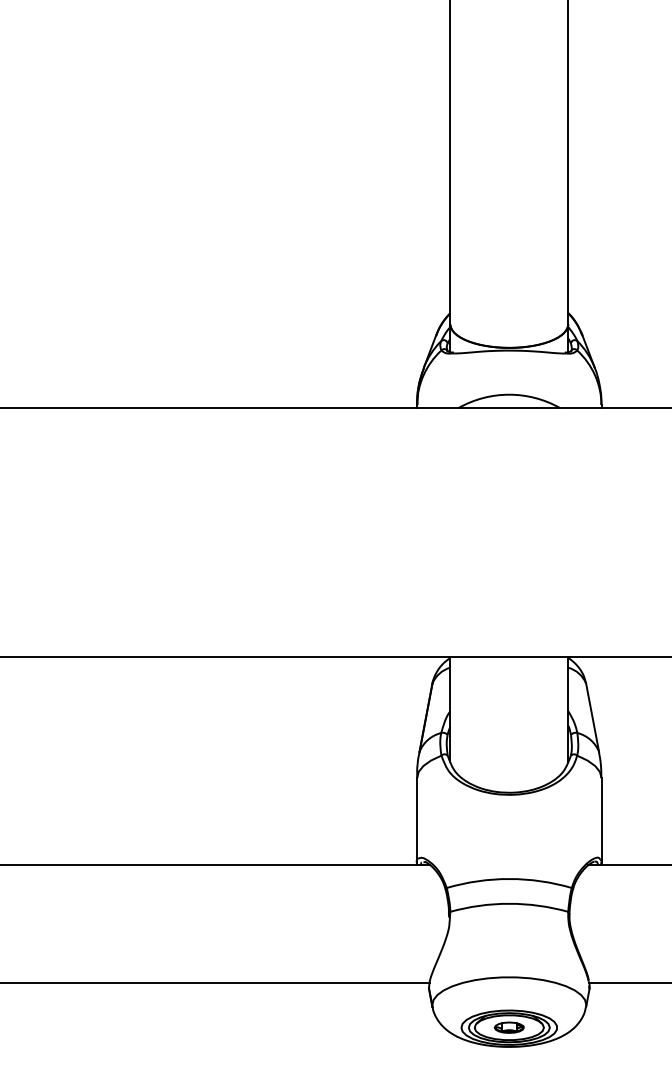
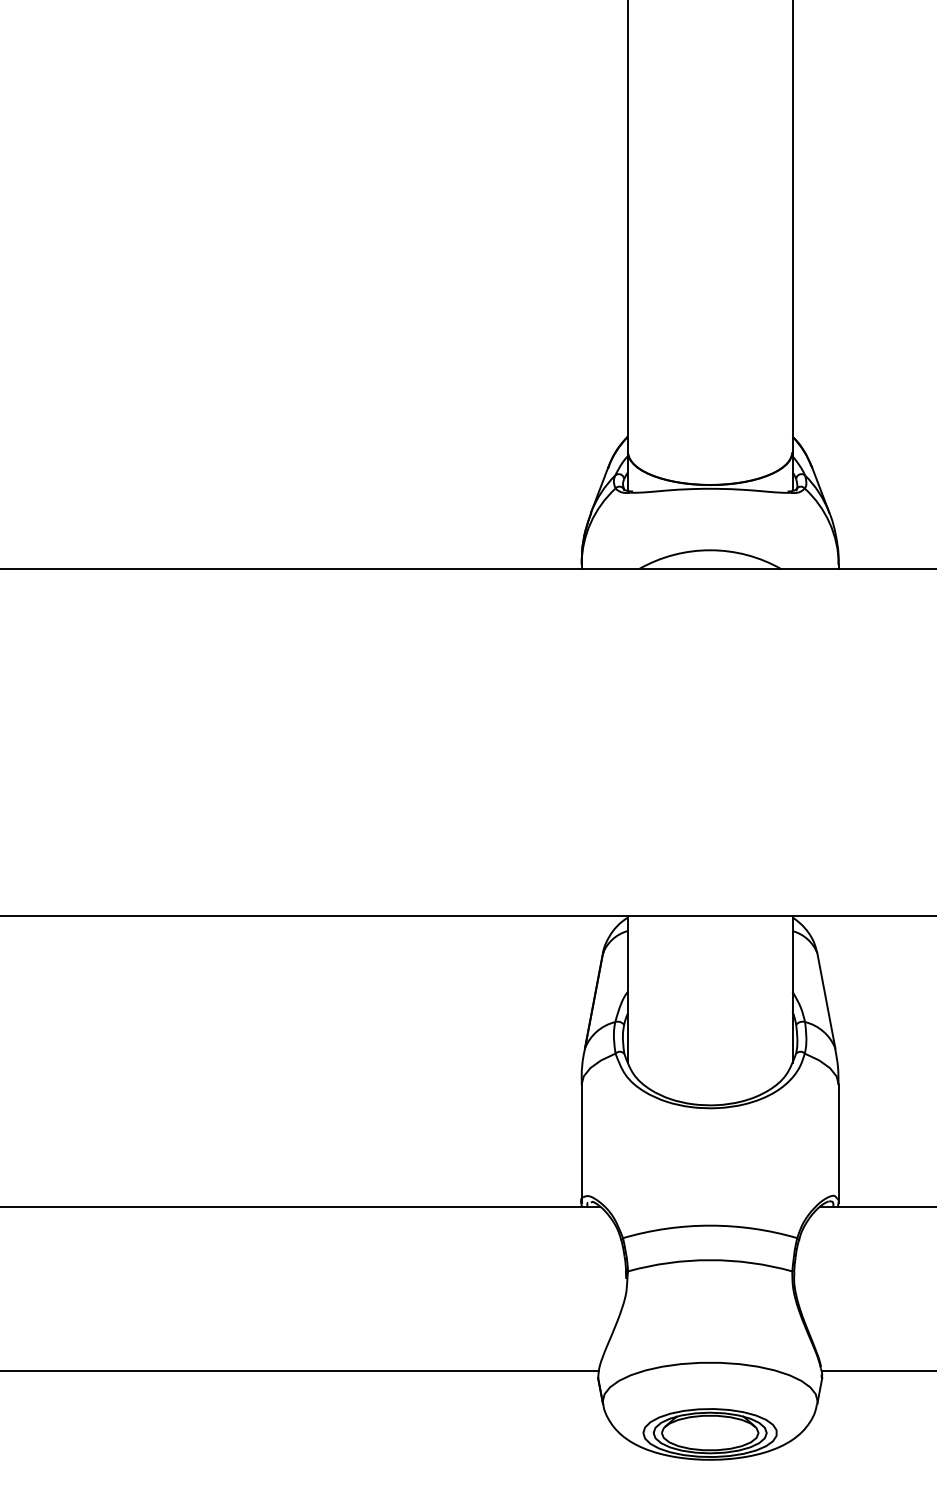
part: (509, 1027) -> (710, 1432), removed

